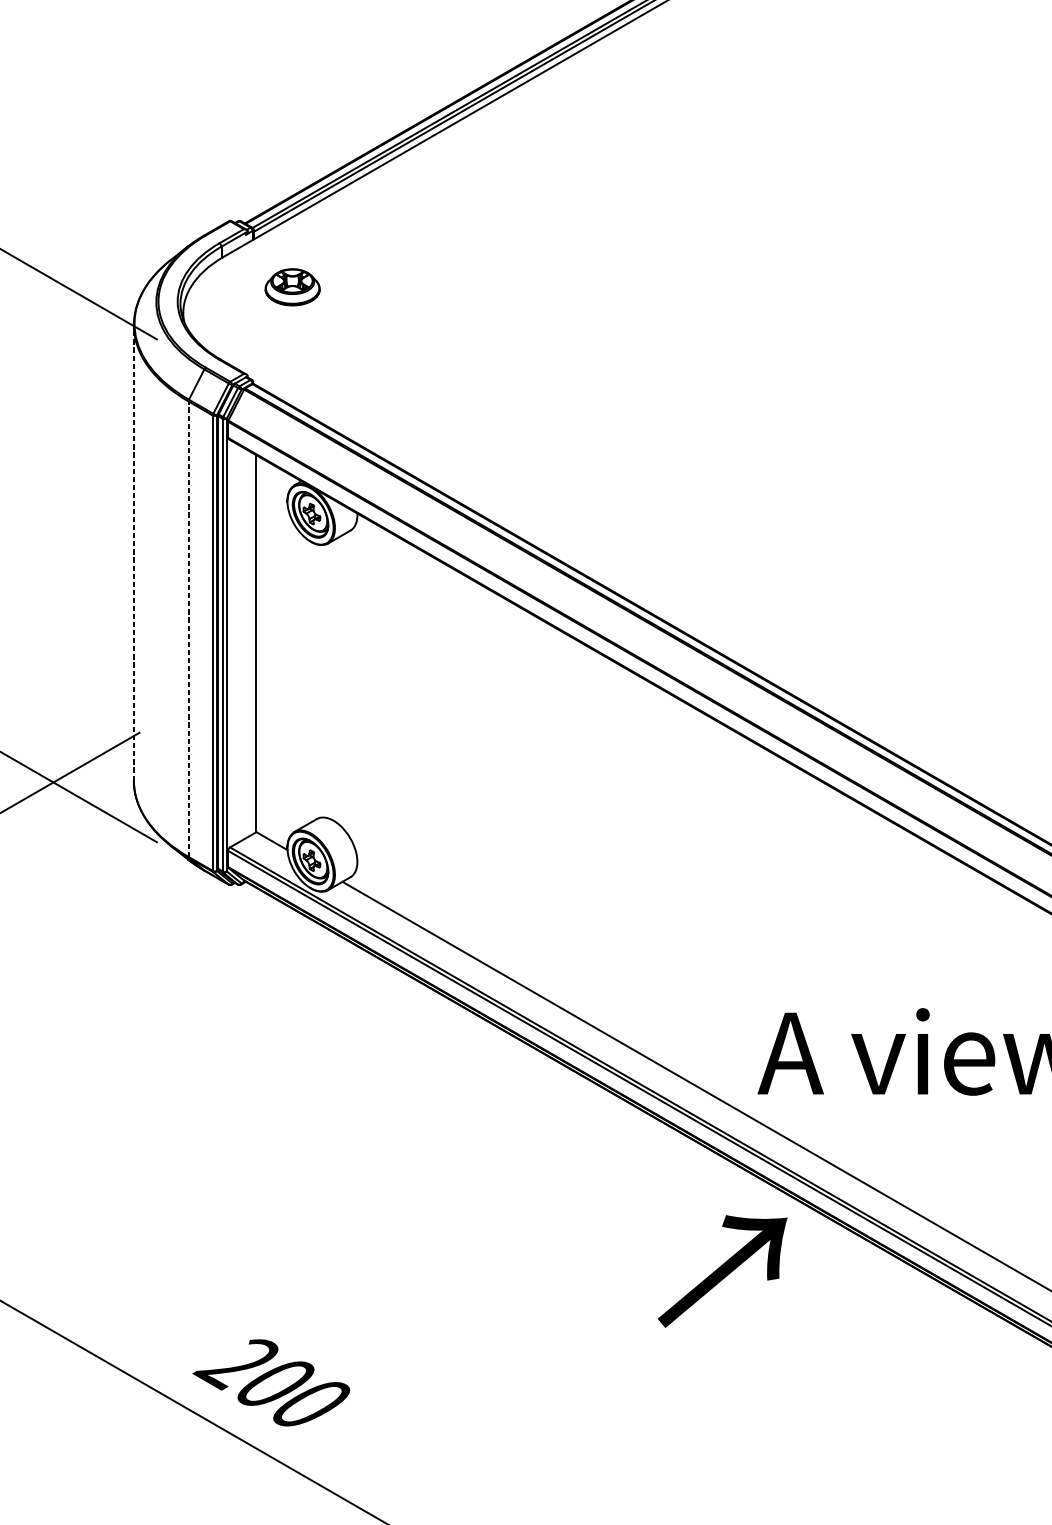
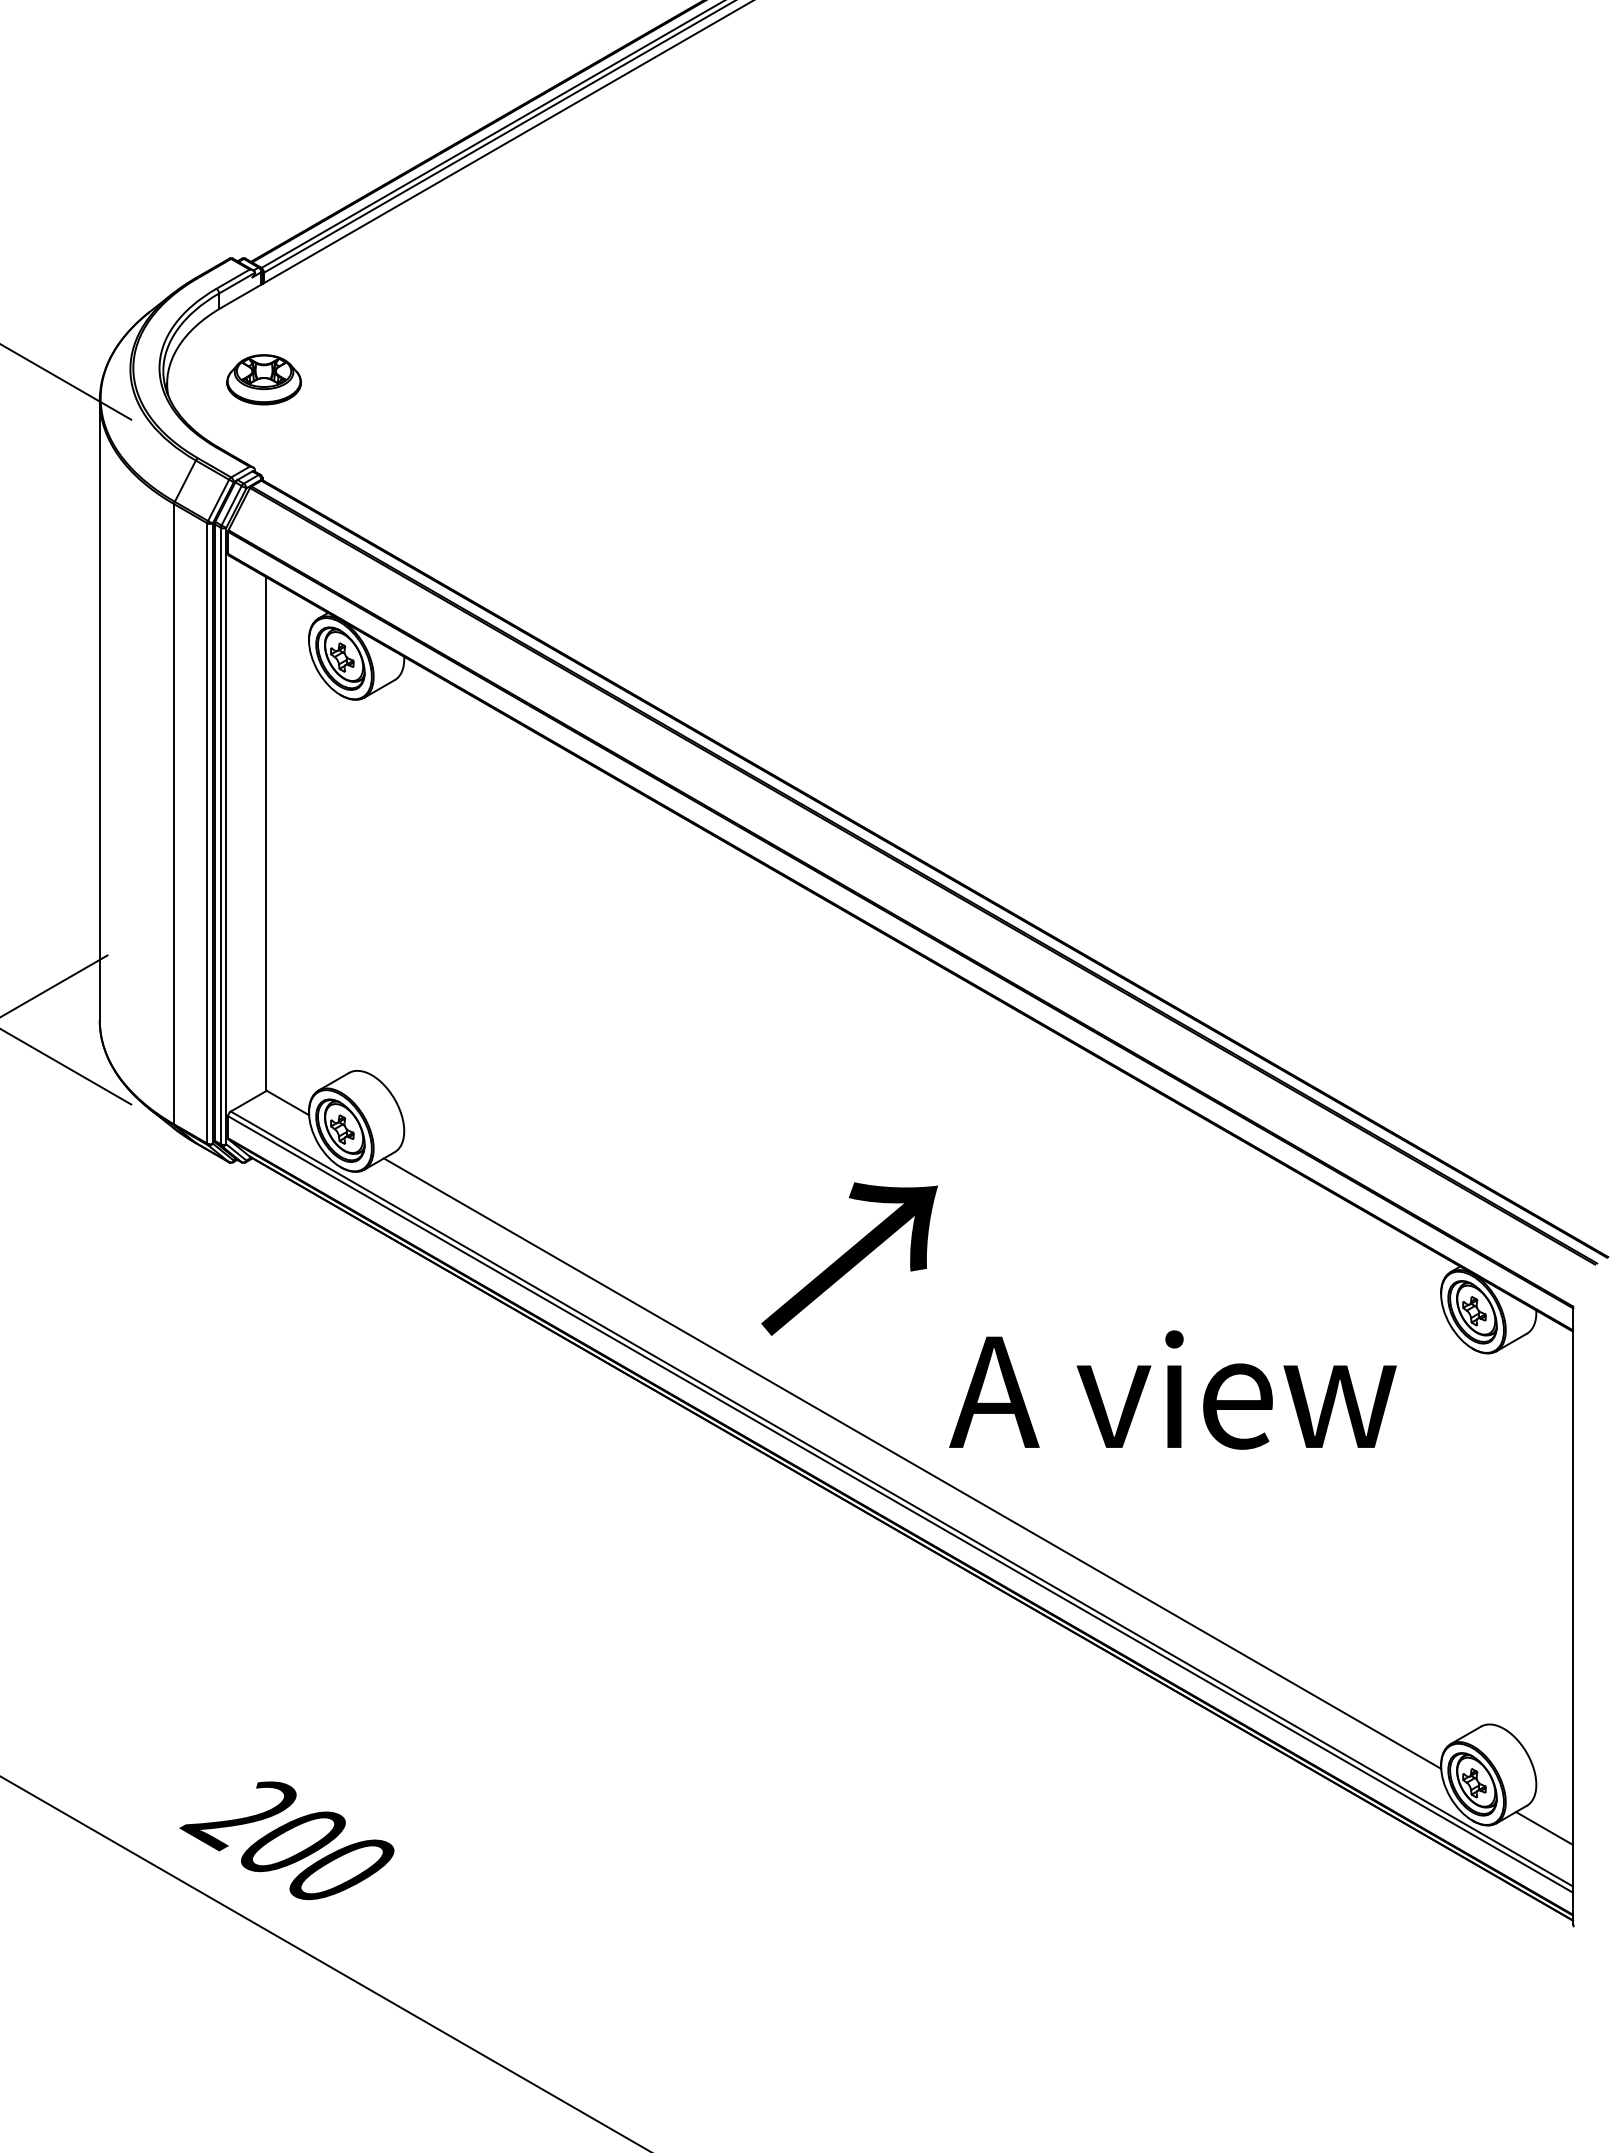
part: (292, 287) -> (263, 379), moved
line: (133, 552) -> (99, 710), dashed -> solid
line: (188, 628) -> (174, 813), dashed -> solid
text: (722, 1271) -> (849, 1258), moved

